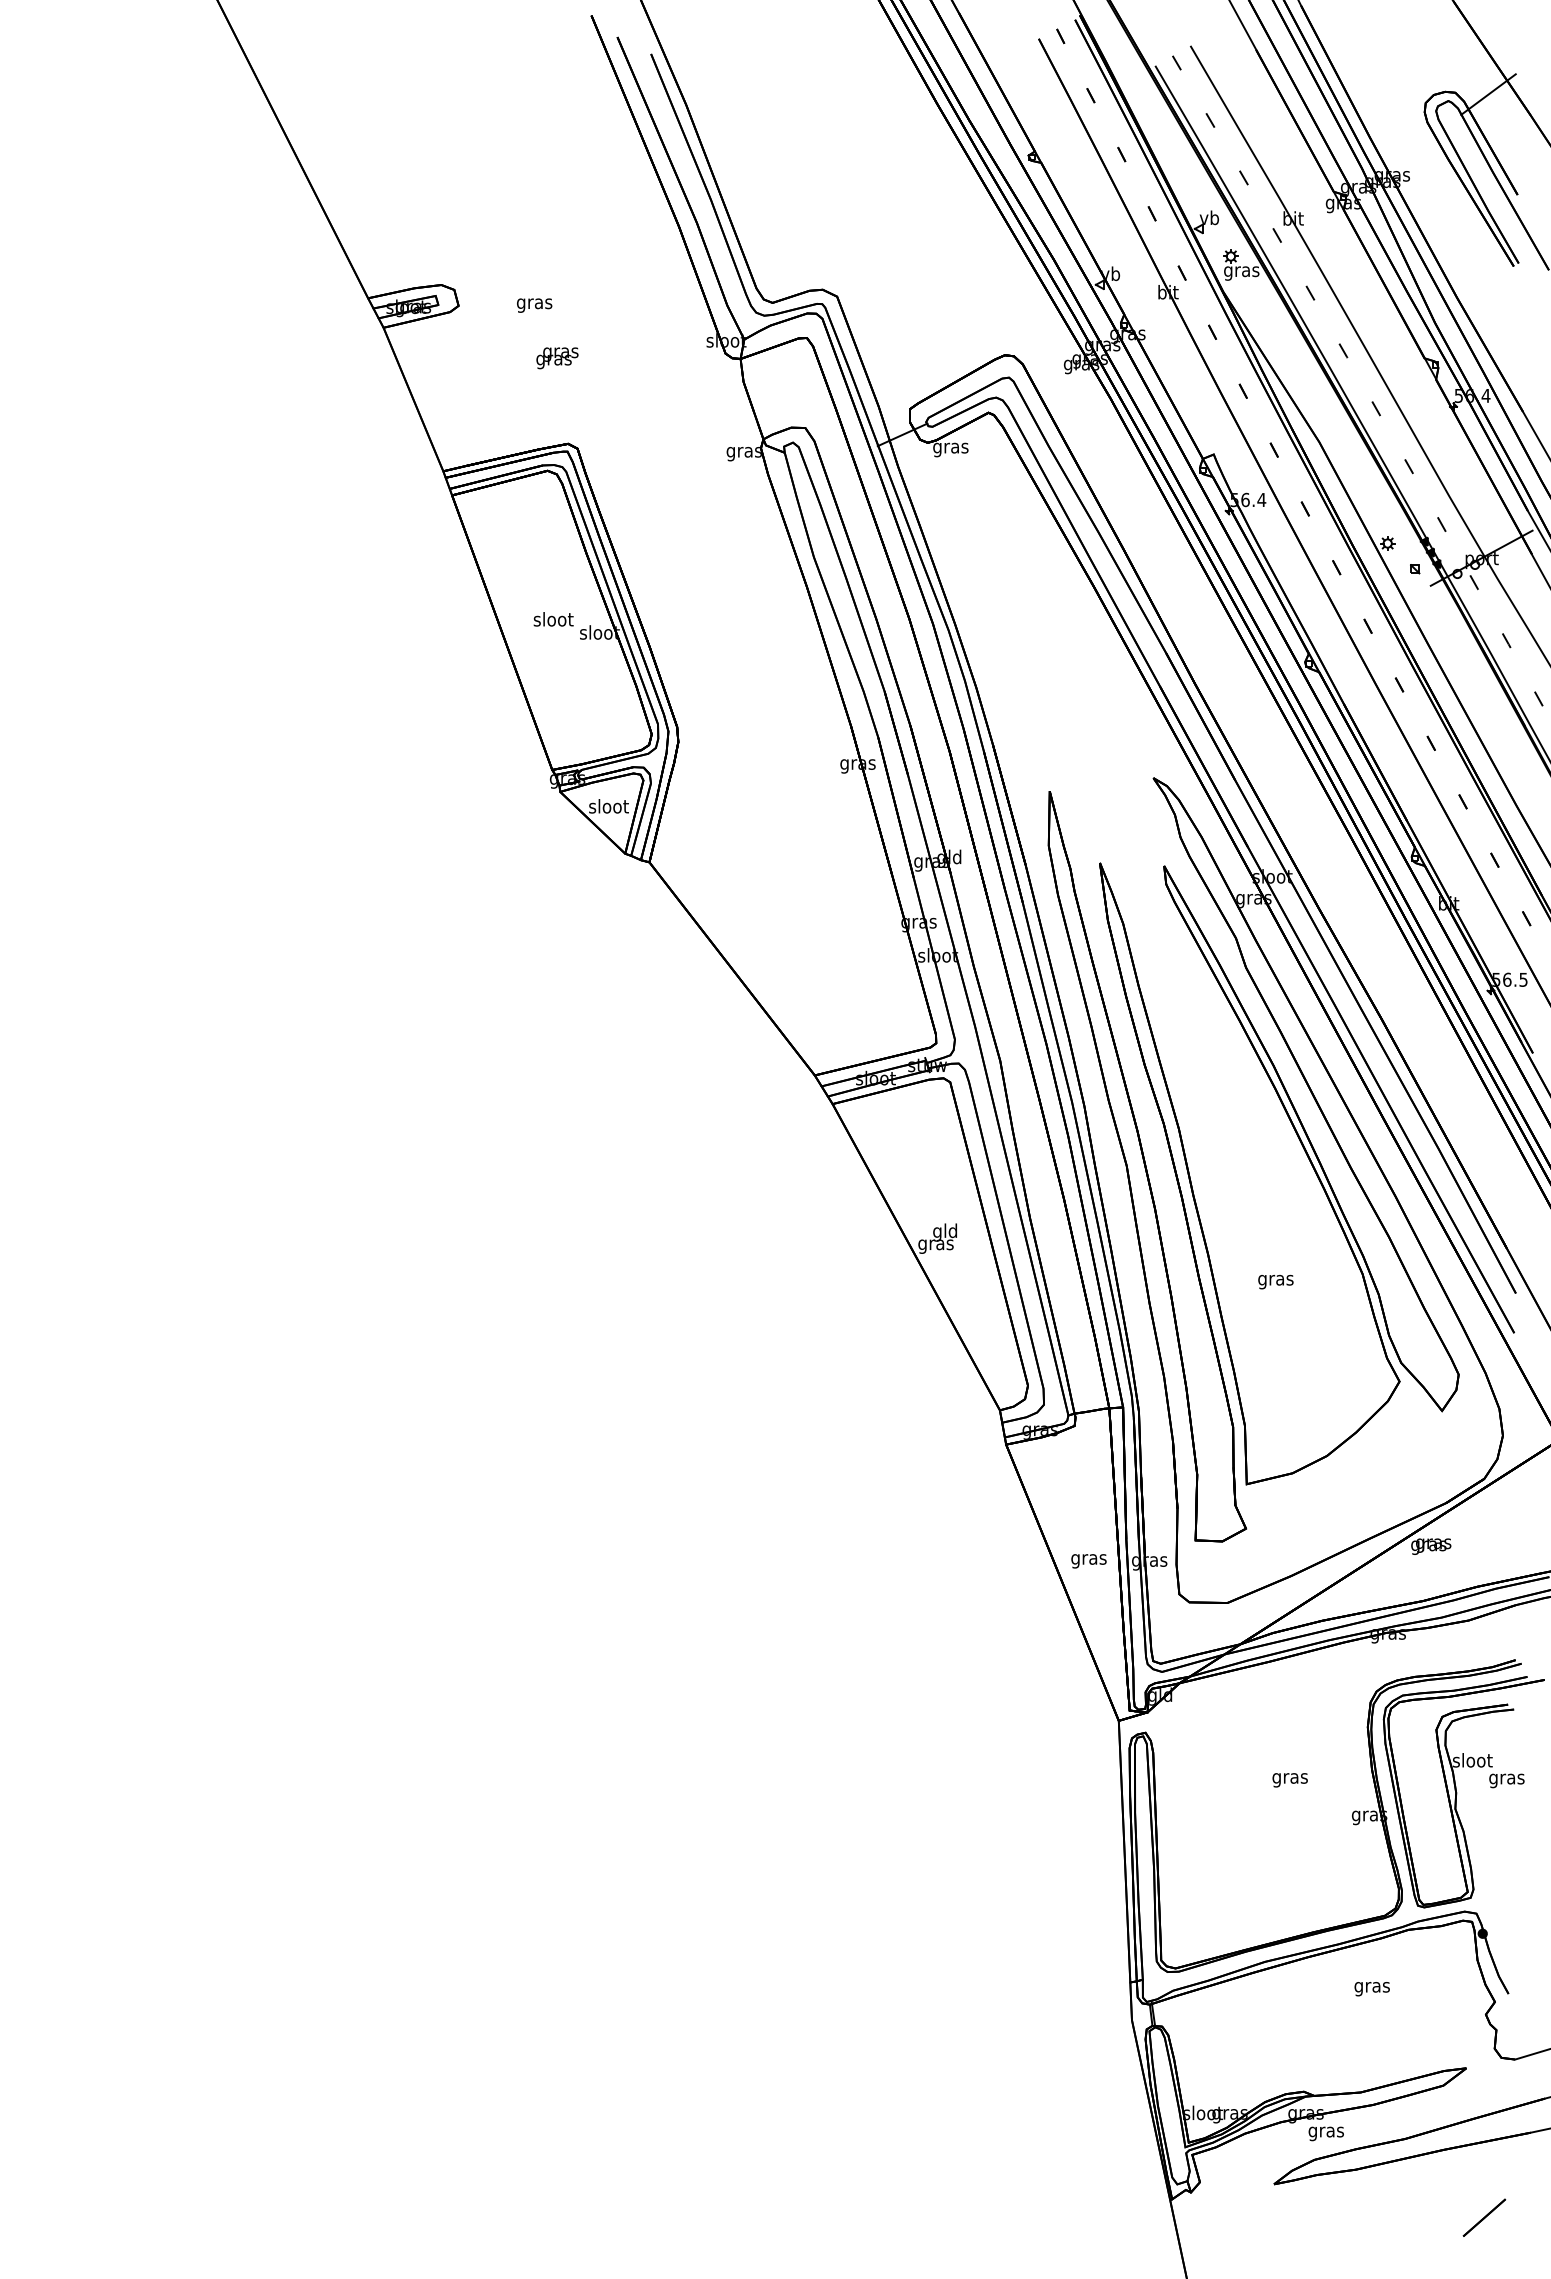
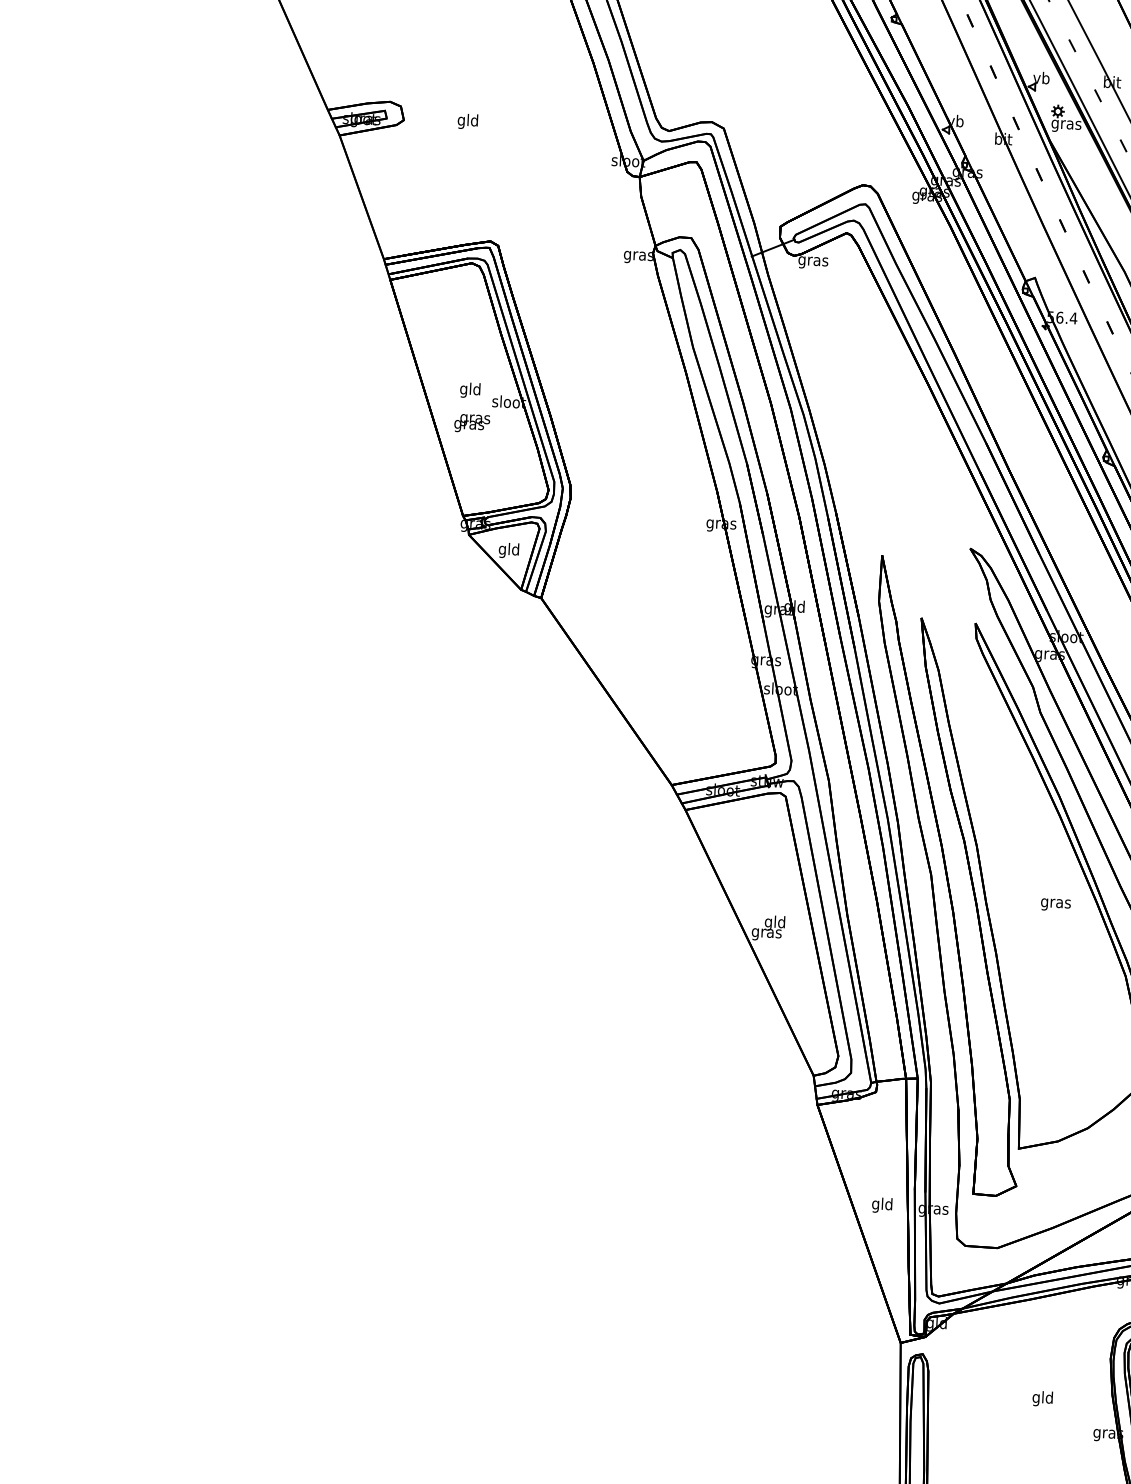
text: (534, 303) -> (468, 121), gras -> gld
text: (557, 358) -> (472, 423), moved
text: (553, 621) -> (470, 390), sloot -> gld
text: (608, 808) -> (508, 550), sloot -> gld
text: (1275, 1281) -> (1055, 904), moved
text: (1088, 1559) -> (882, 1205), gras -> gld
text: (1289, 1778) -> (1042, 1398), gras -> gld

